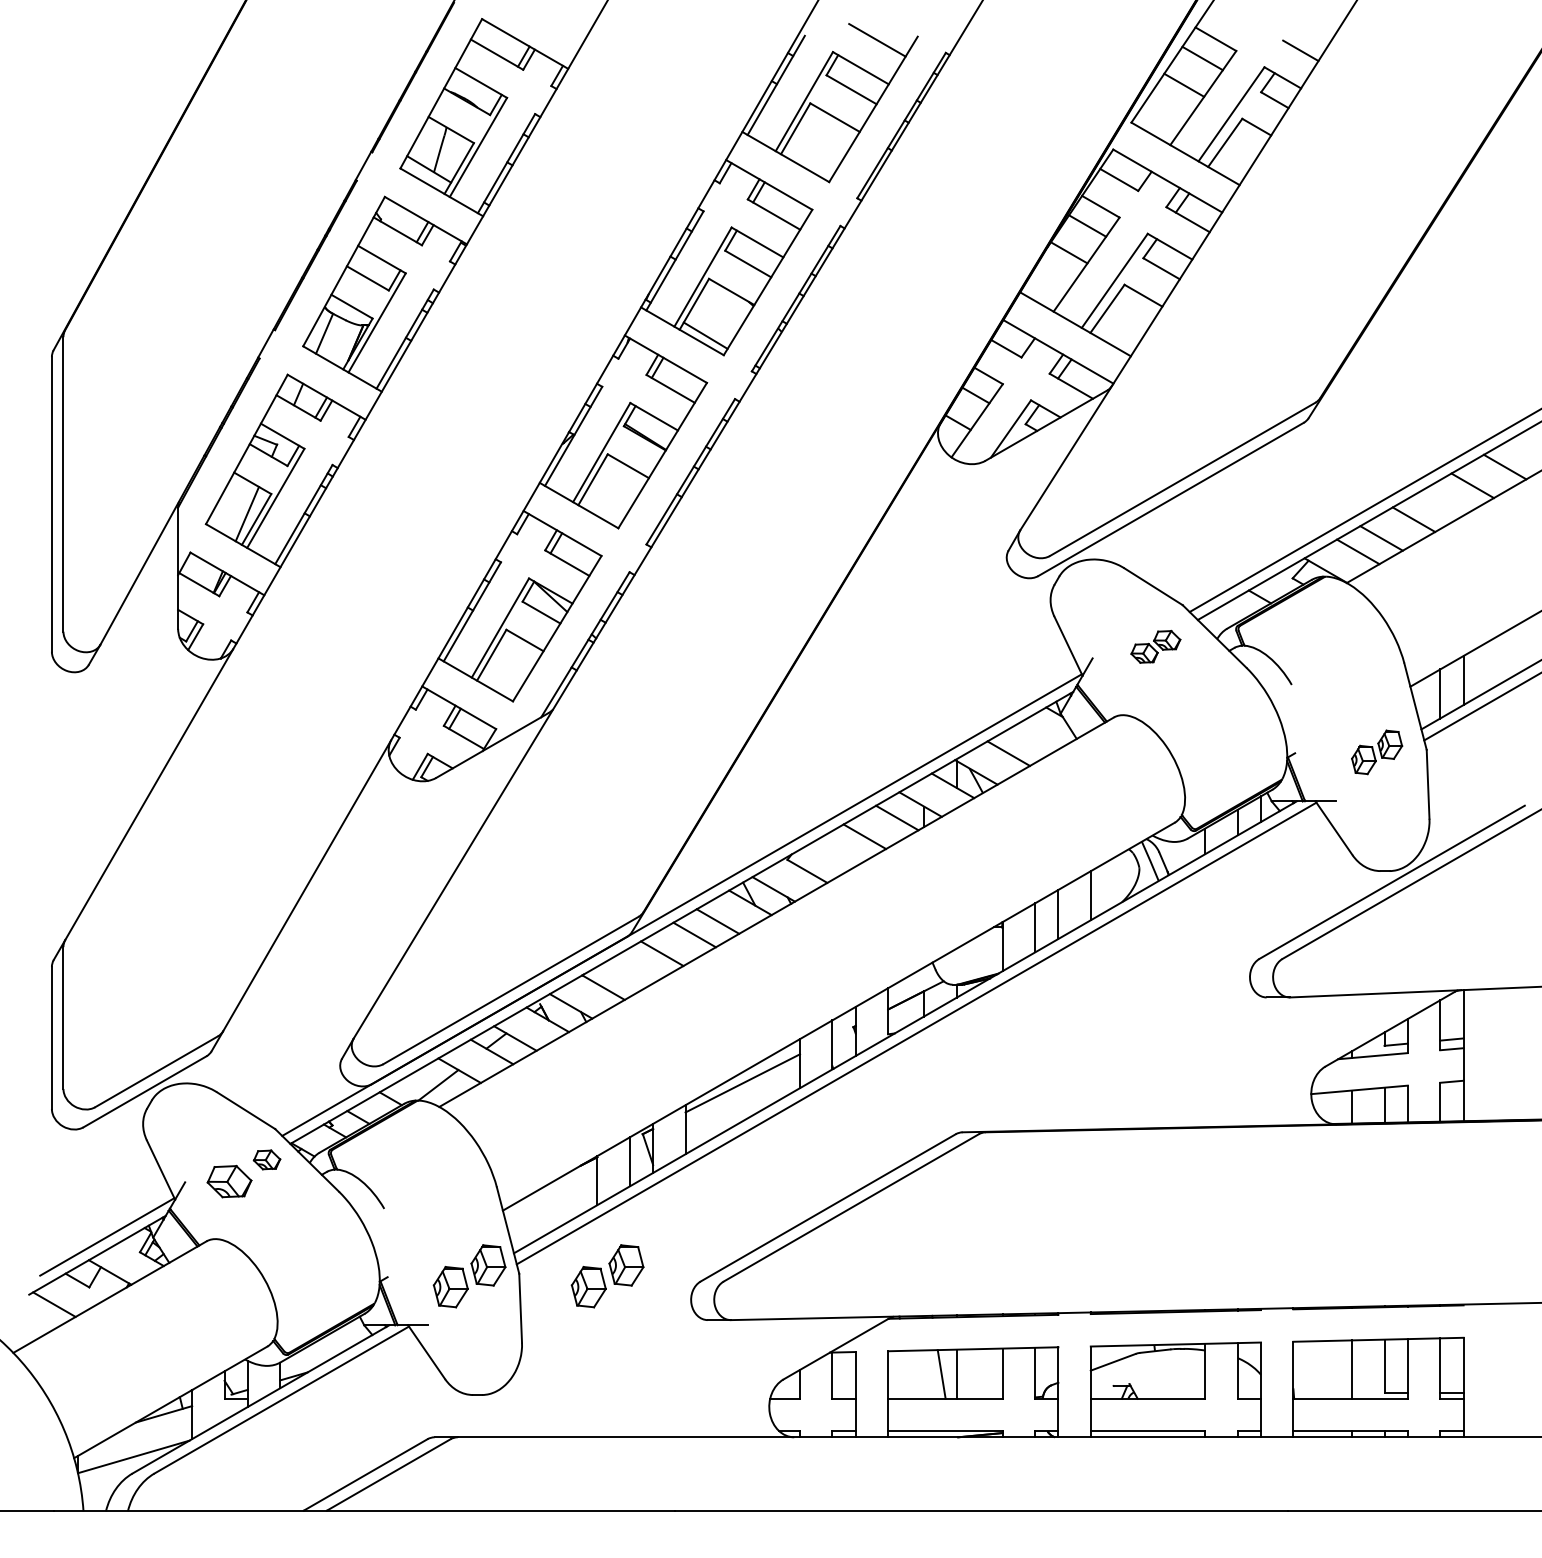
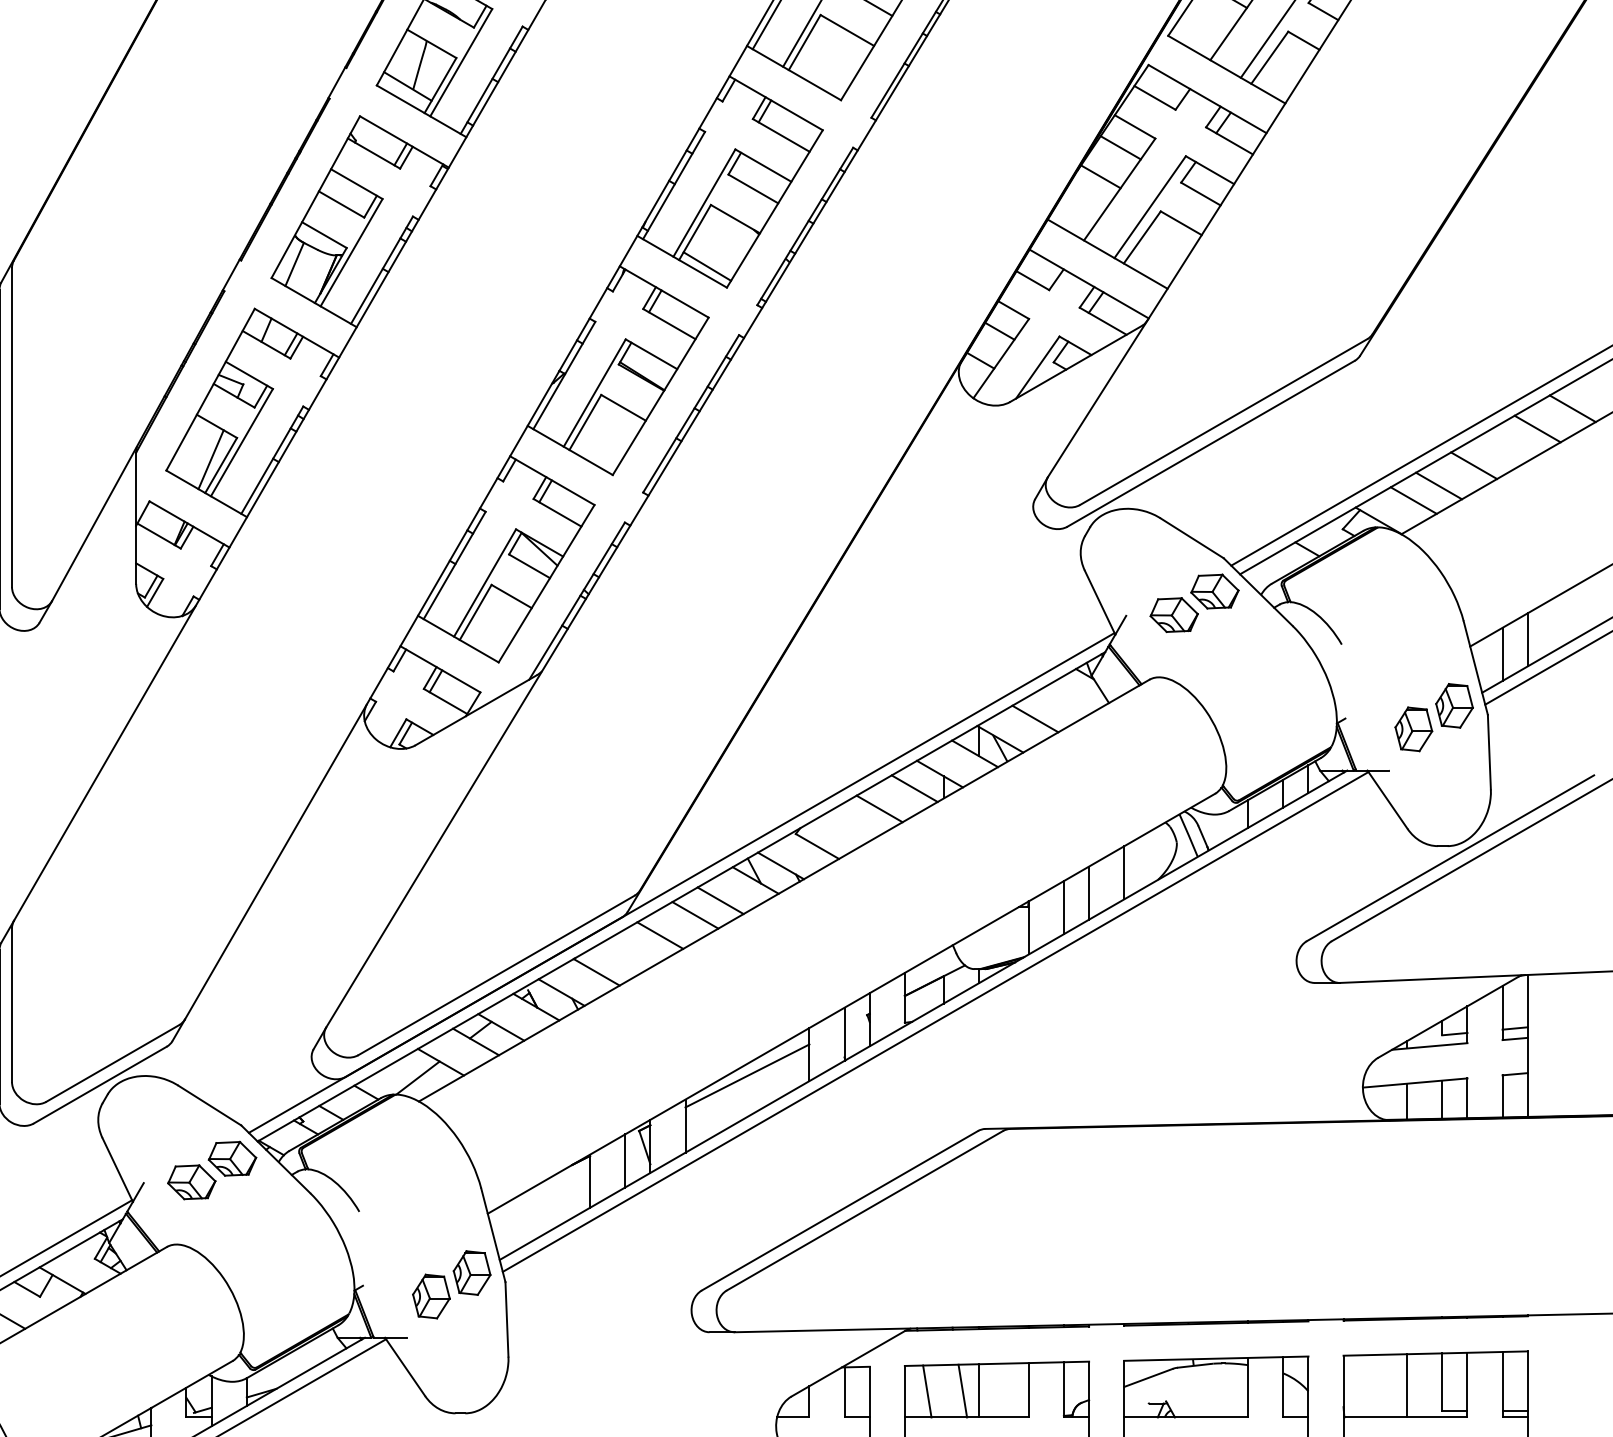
part: (1155, 646) -> (1194, 602), size x1.67
part: (1376, 752) -> (1433, 717), size x1.43
part: (266, 1159) -> (231, 1158), size x1.67
part: (607, 1276) -> (601, 1285), removed
line: (908, 1374) -> (926, 1391), added

